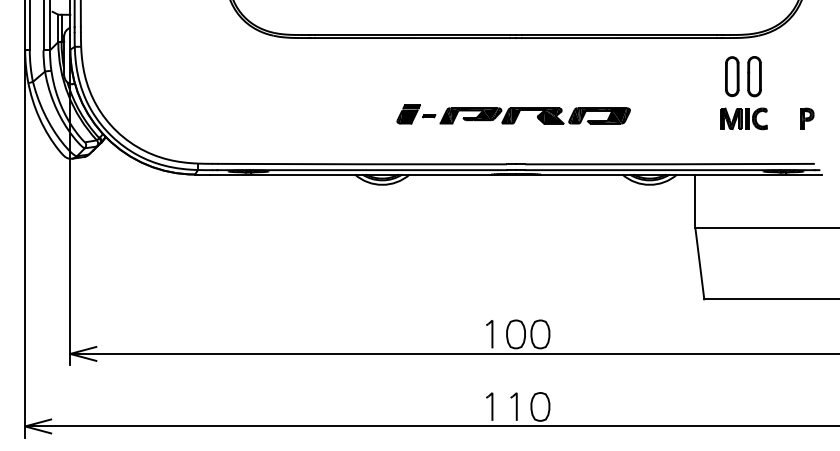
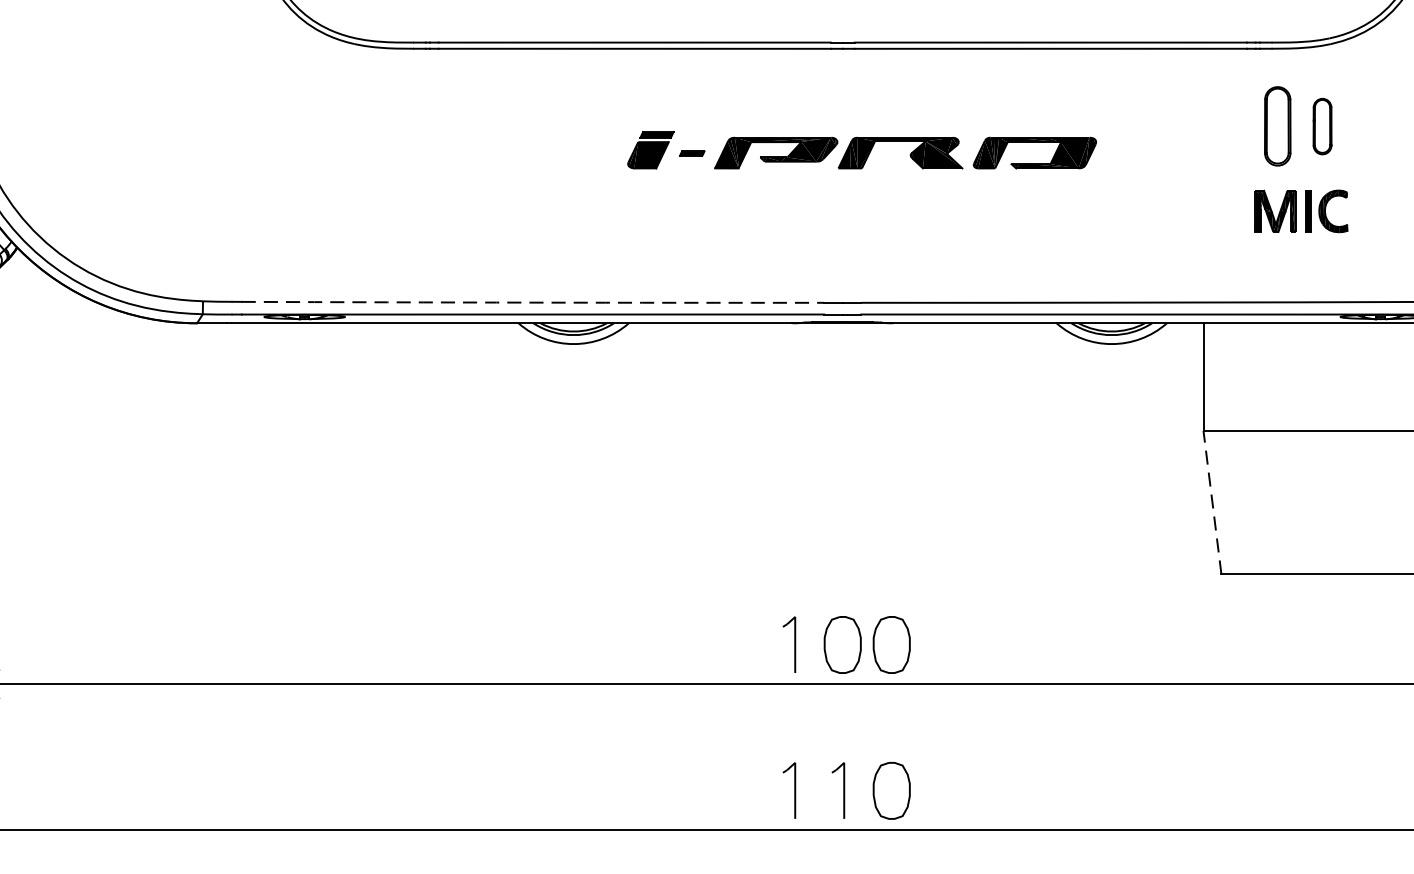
part: (754, 76) -> (1322, 126), size x0.7
part: (513, 114) -> (861, 150), moved
arc: (362, 164) -> (533, 303), solid -> dashed
line: (699, 263) -> (1211, 502), solid -> dashed

